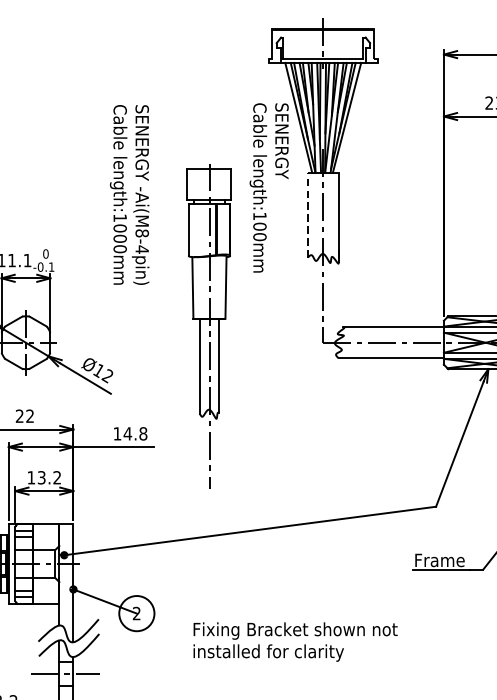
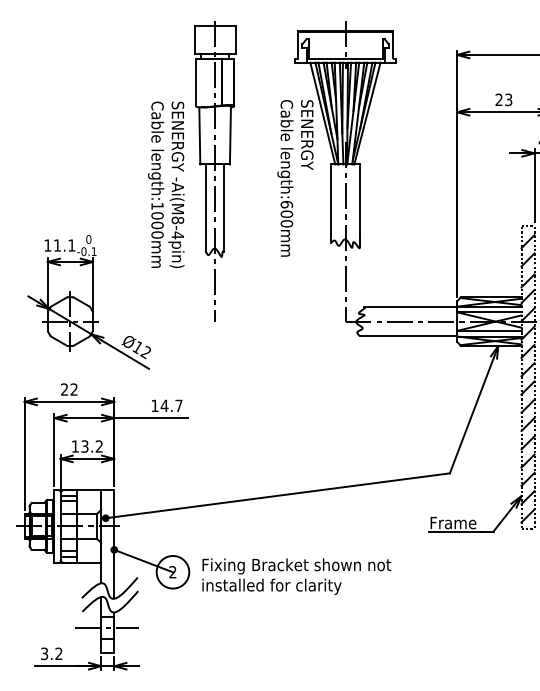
line: (308, 215) -> (331, 203), dashed -> solid
text: (259, 216) -> (286, 204), length:100mm -> length:600mm
part: (209, 326) -> (215, 171), moved
text: (142, 433) -> (178, 405), 14.8 -> 14.7
text: (295, 641) -> (296, 576), moved

